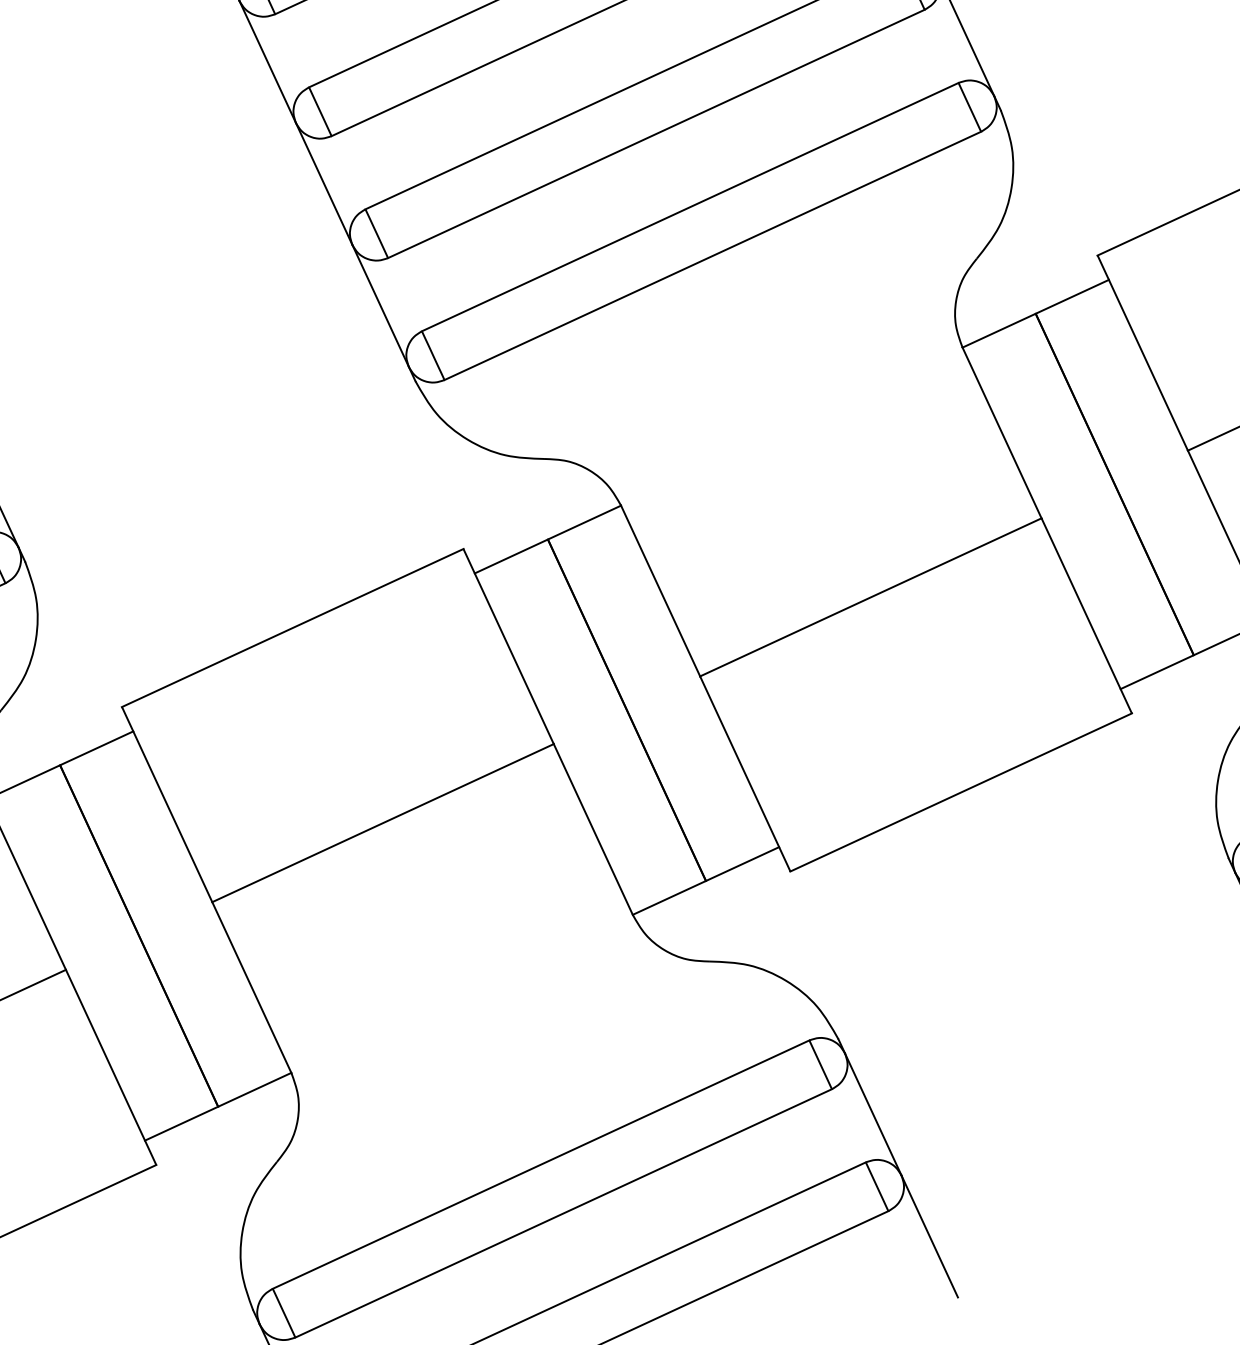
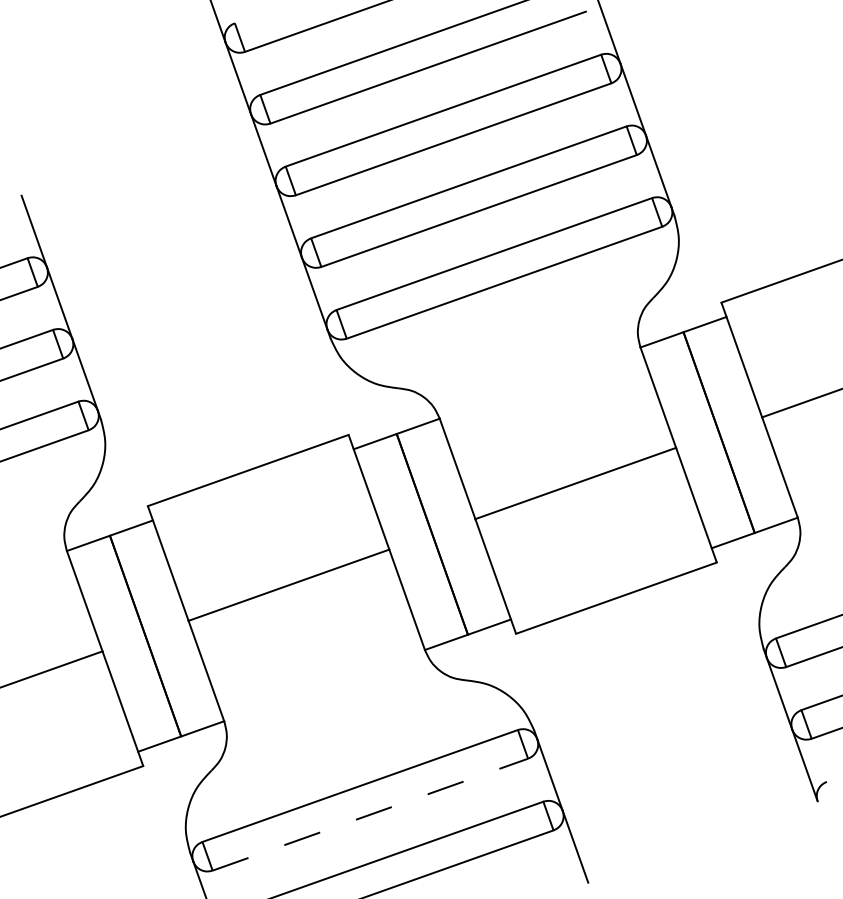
line: (563, 1213) -> (370, 814), solid -> dashed

